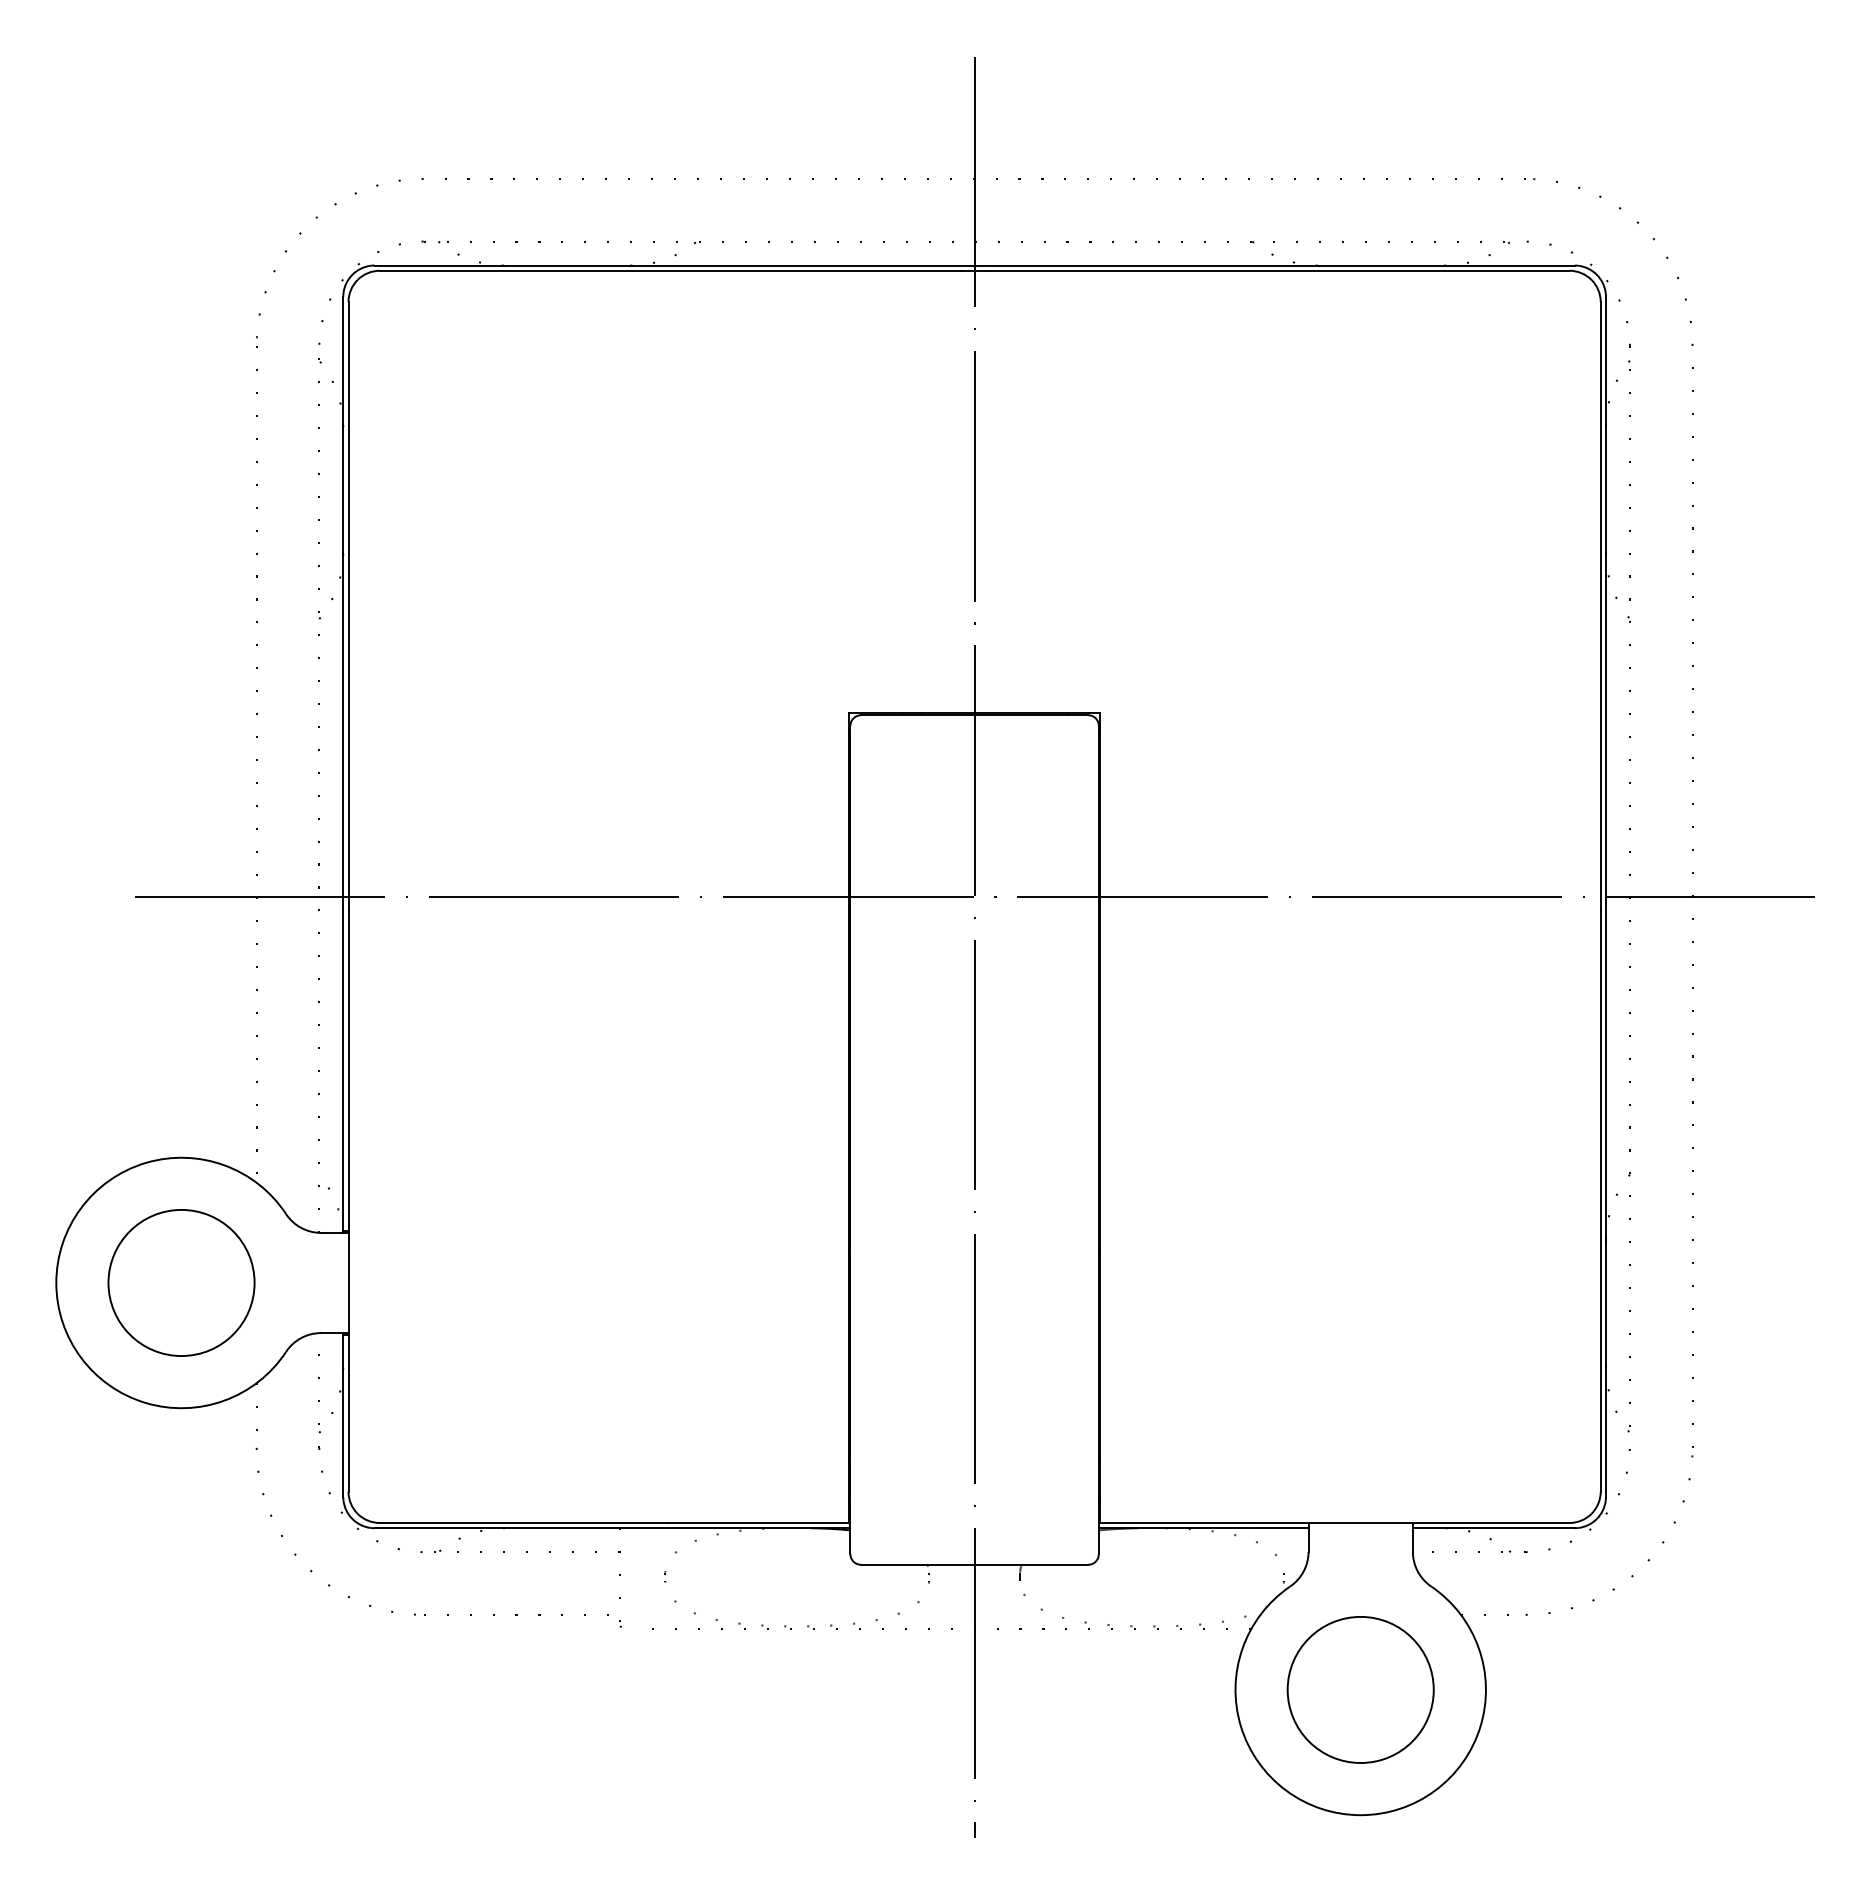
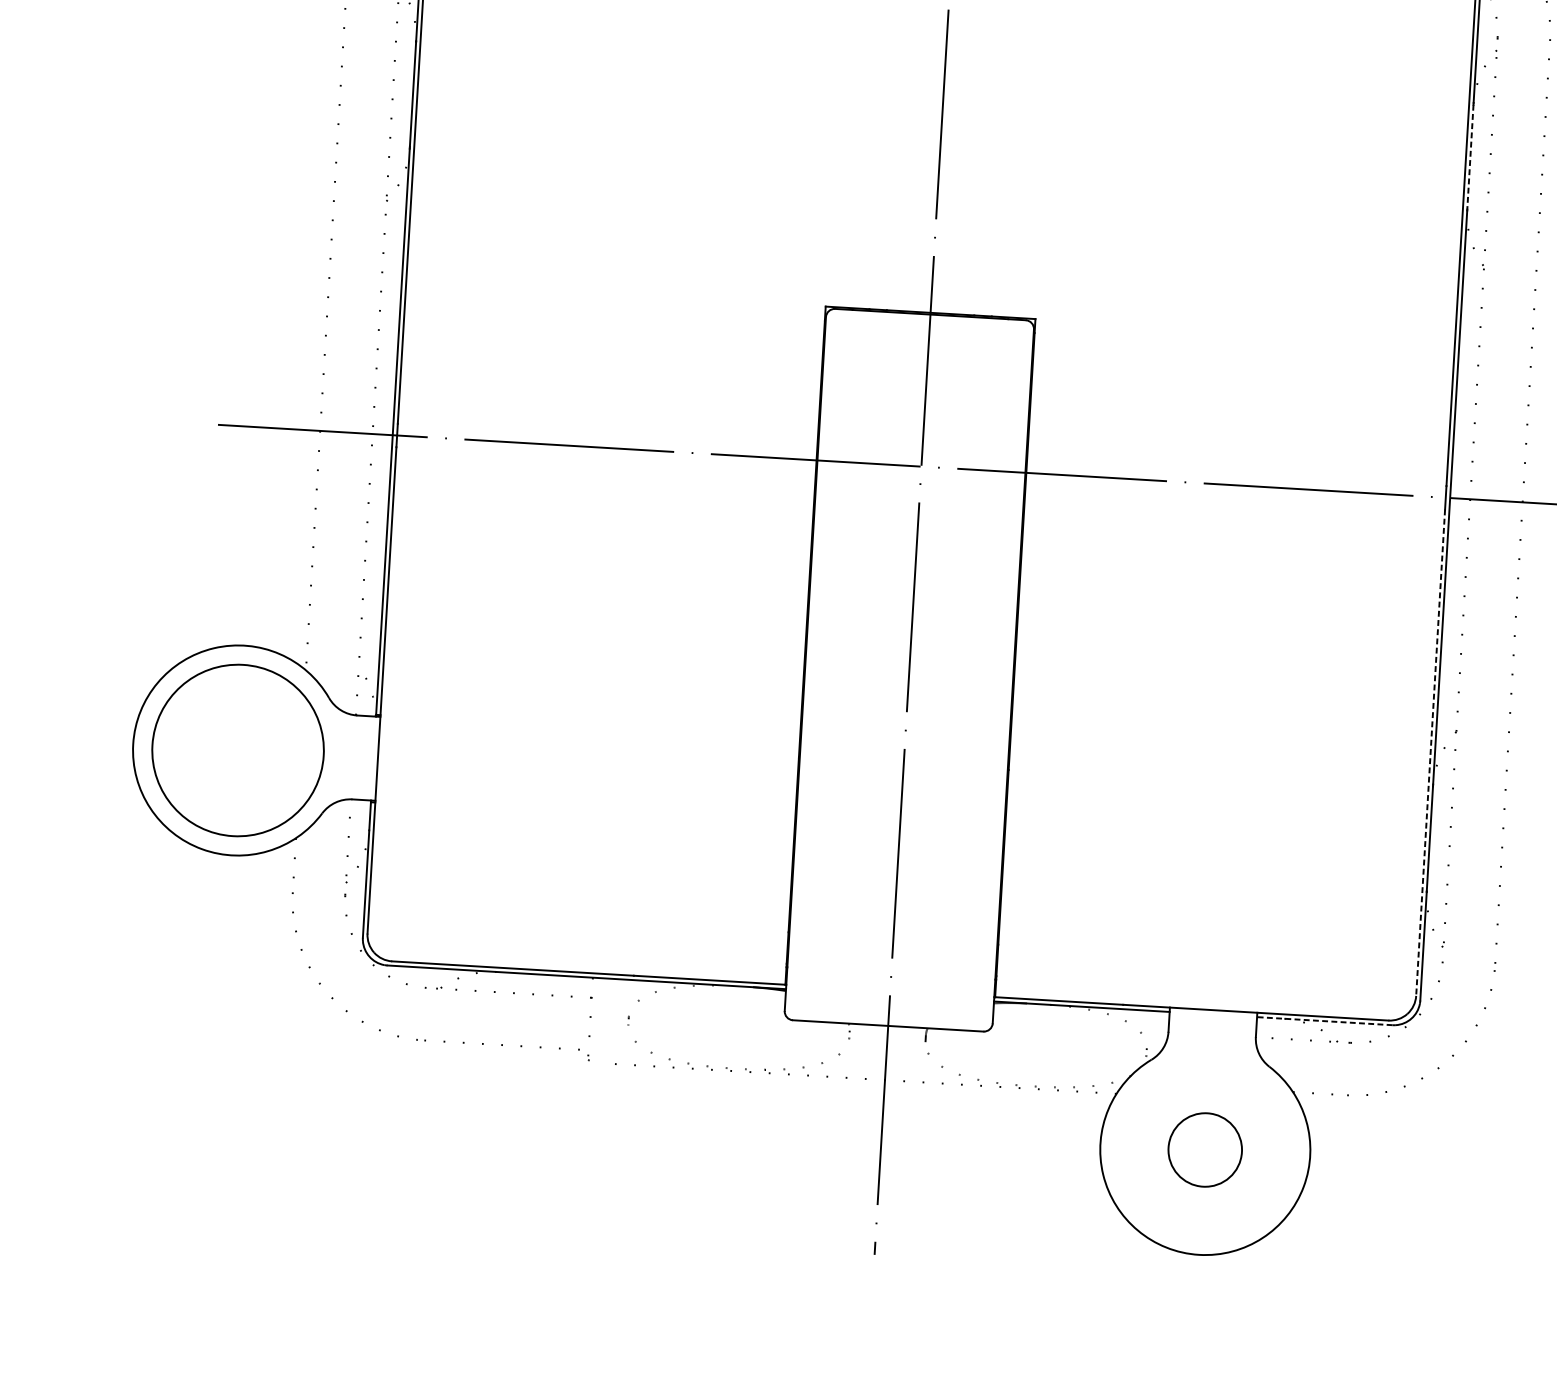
line: (1605, 489) -> (1470, 156), solid -> dashed
line: (1600, 1201) -> (1430, 752), solid -> dashed
circle: (181, 1282) -> (238, 750), size x1.4
line: (1493, 1528) -> (1324, 1021), solid -> dashed
circle: (1360, 1689) -> (1205, 1149), size x0.6

